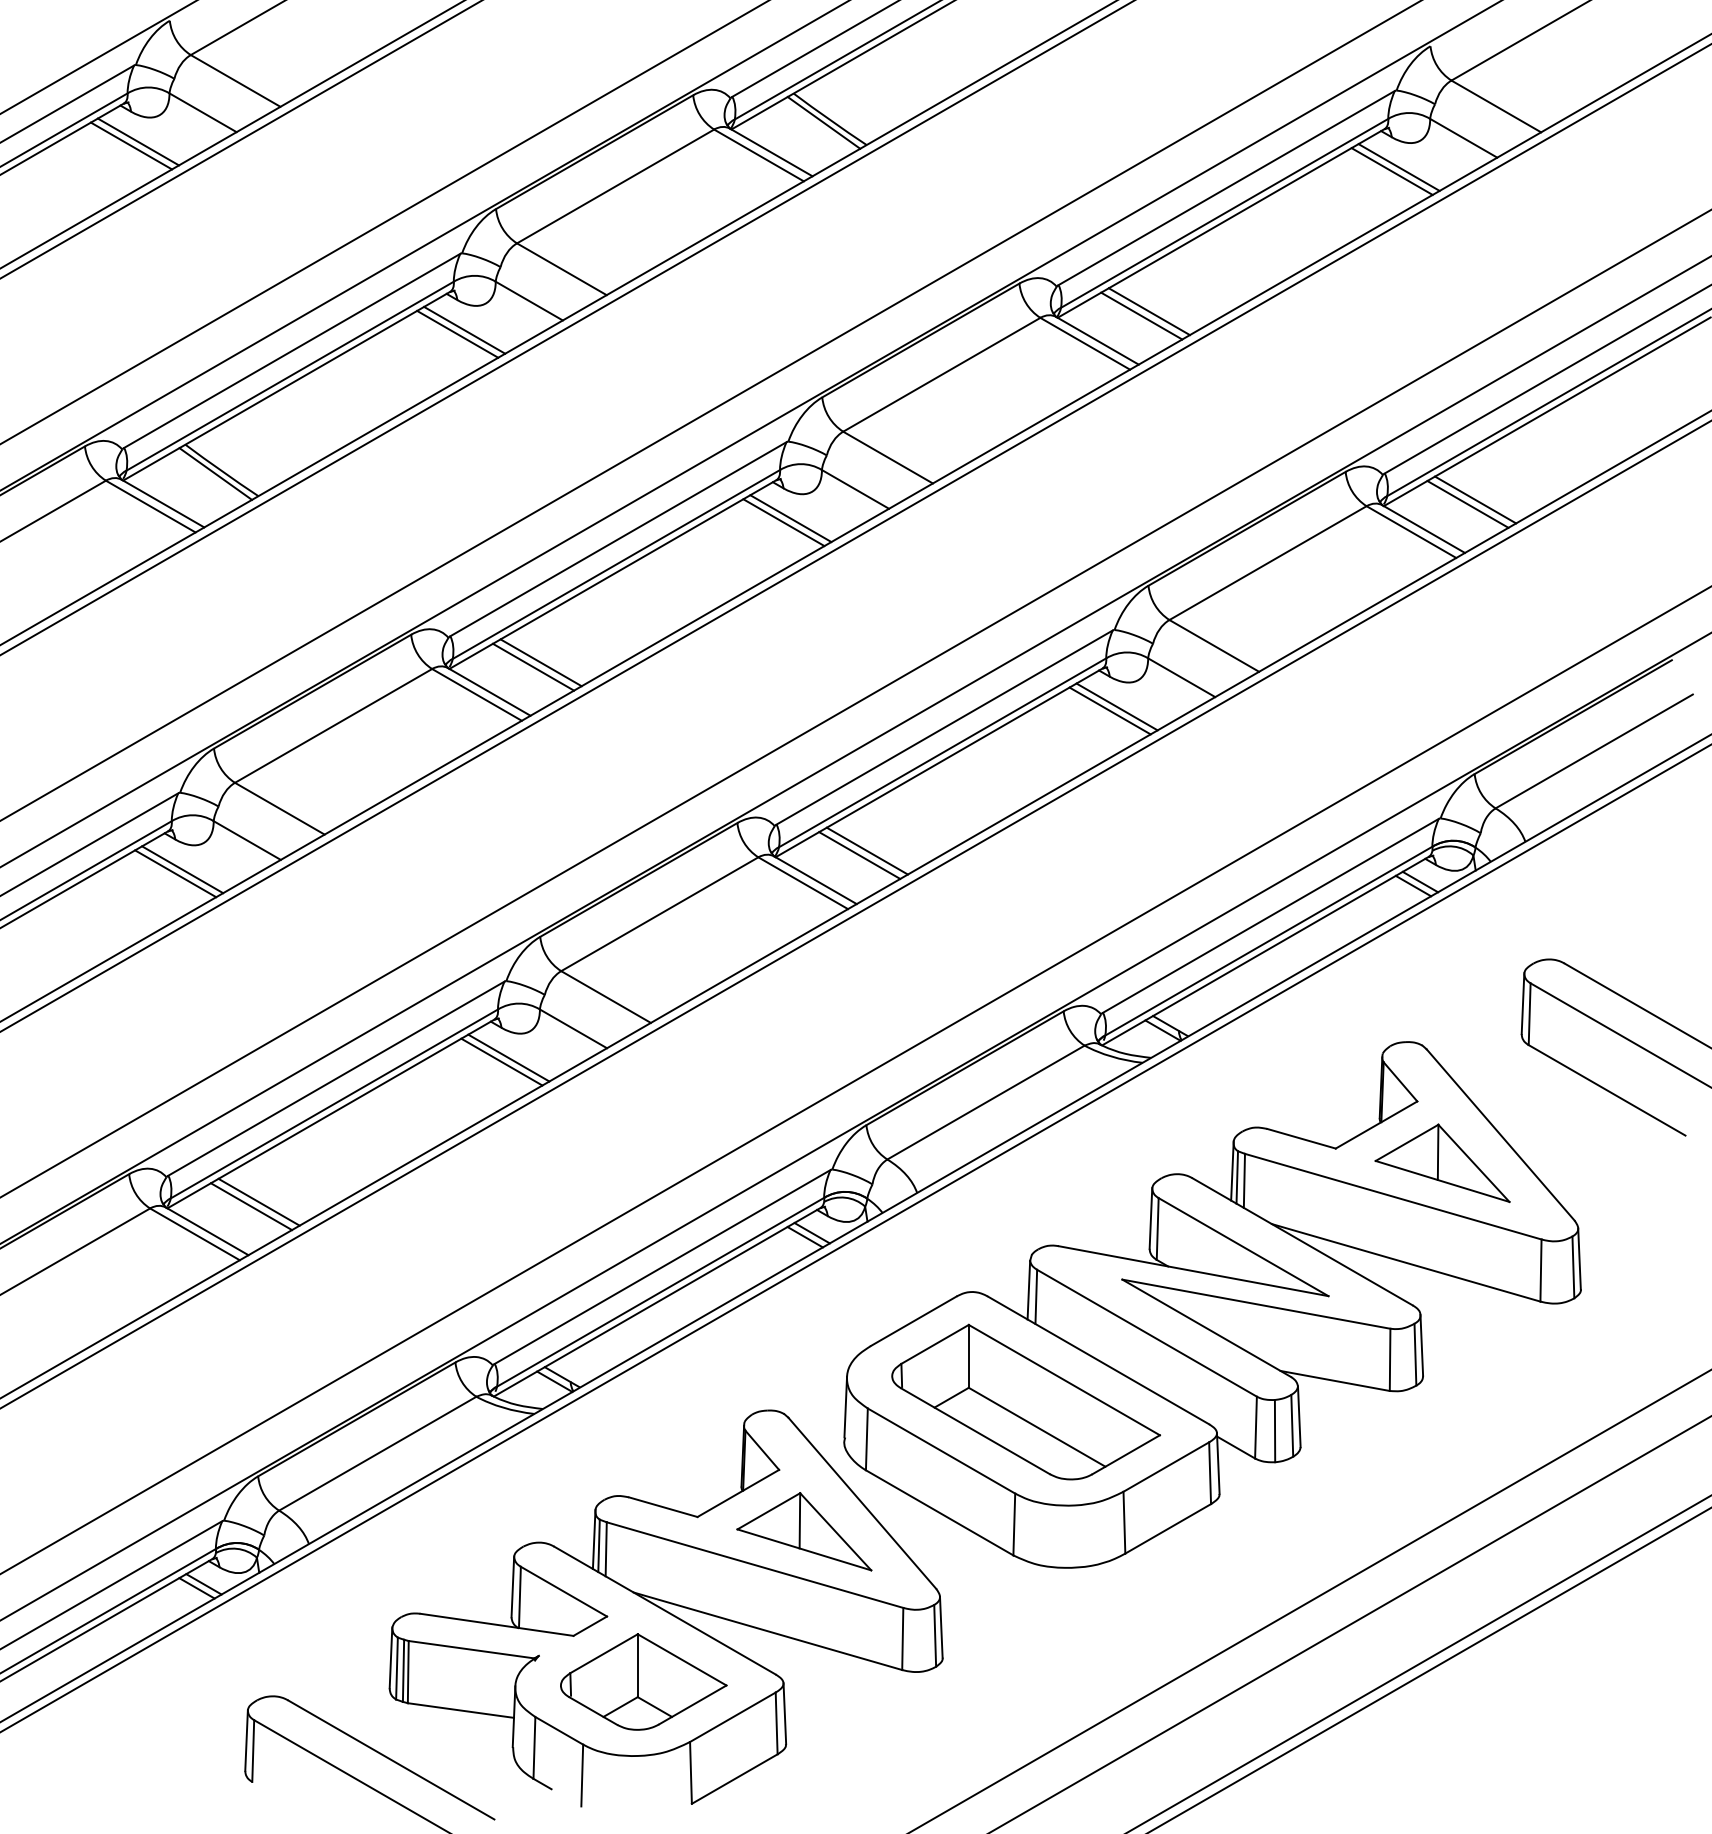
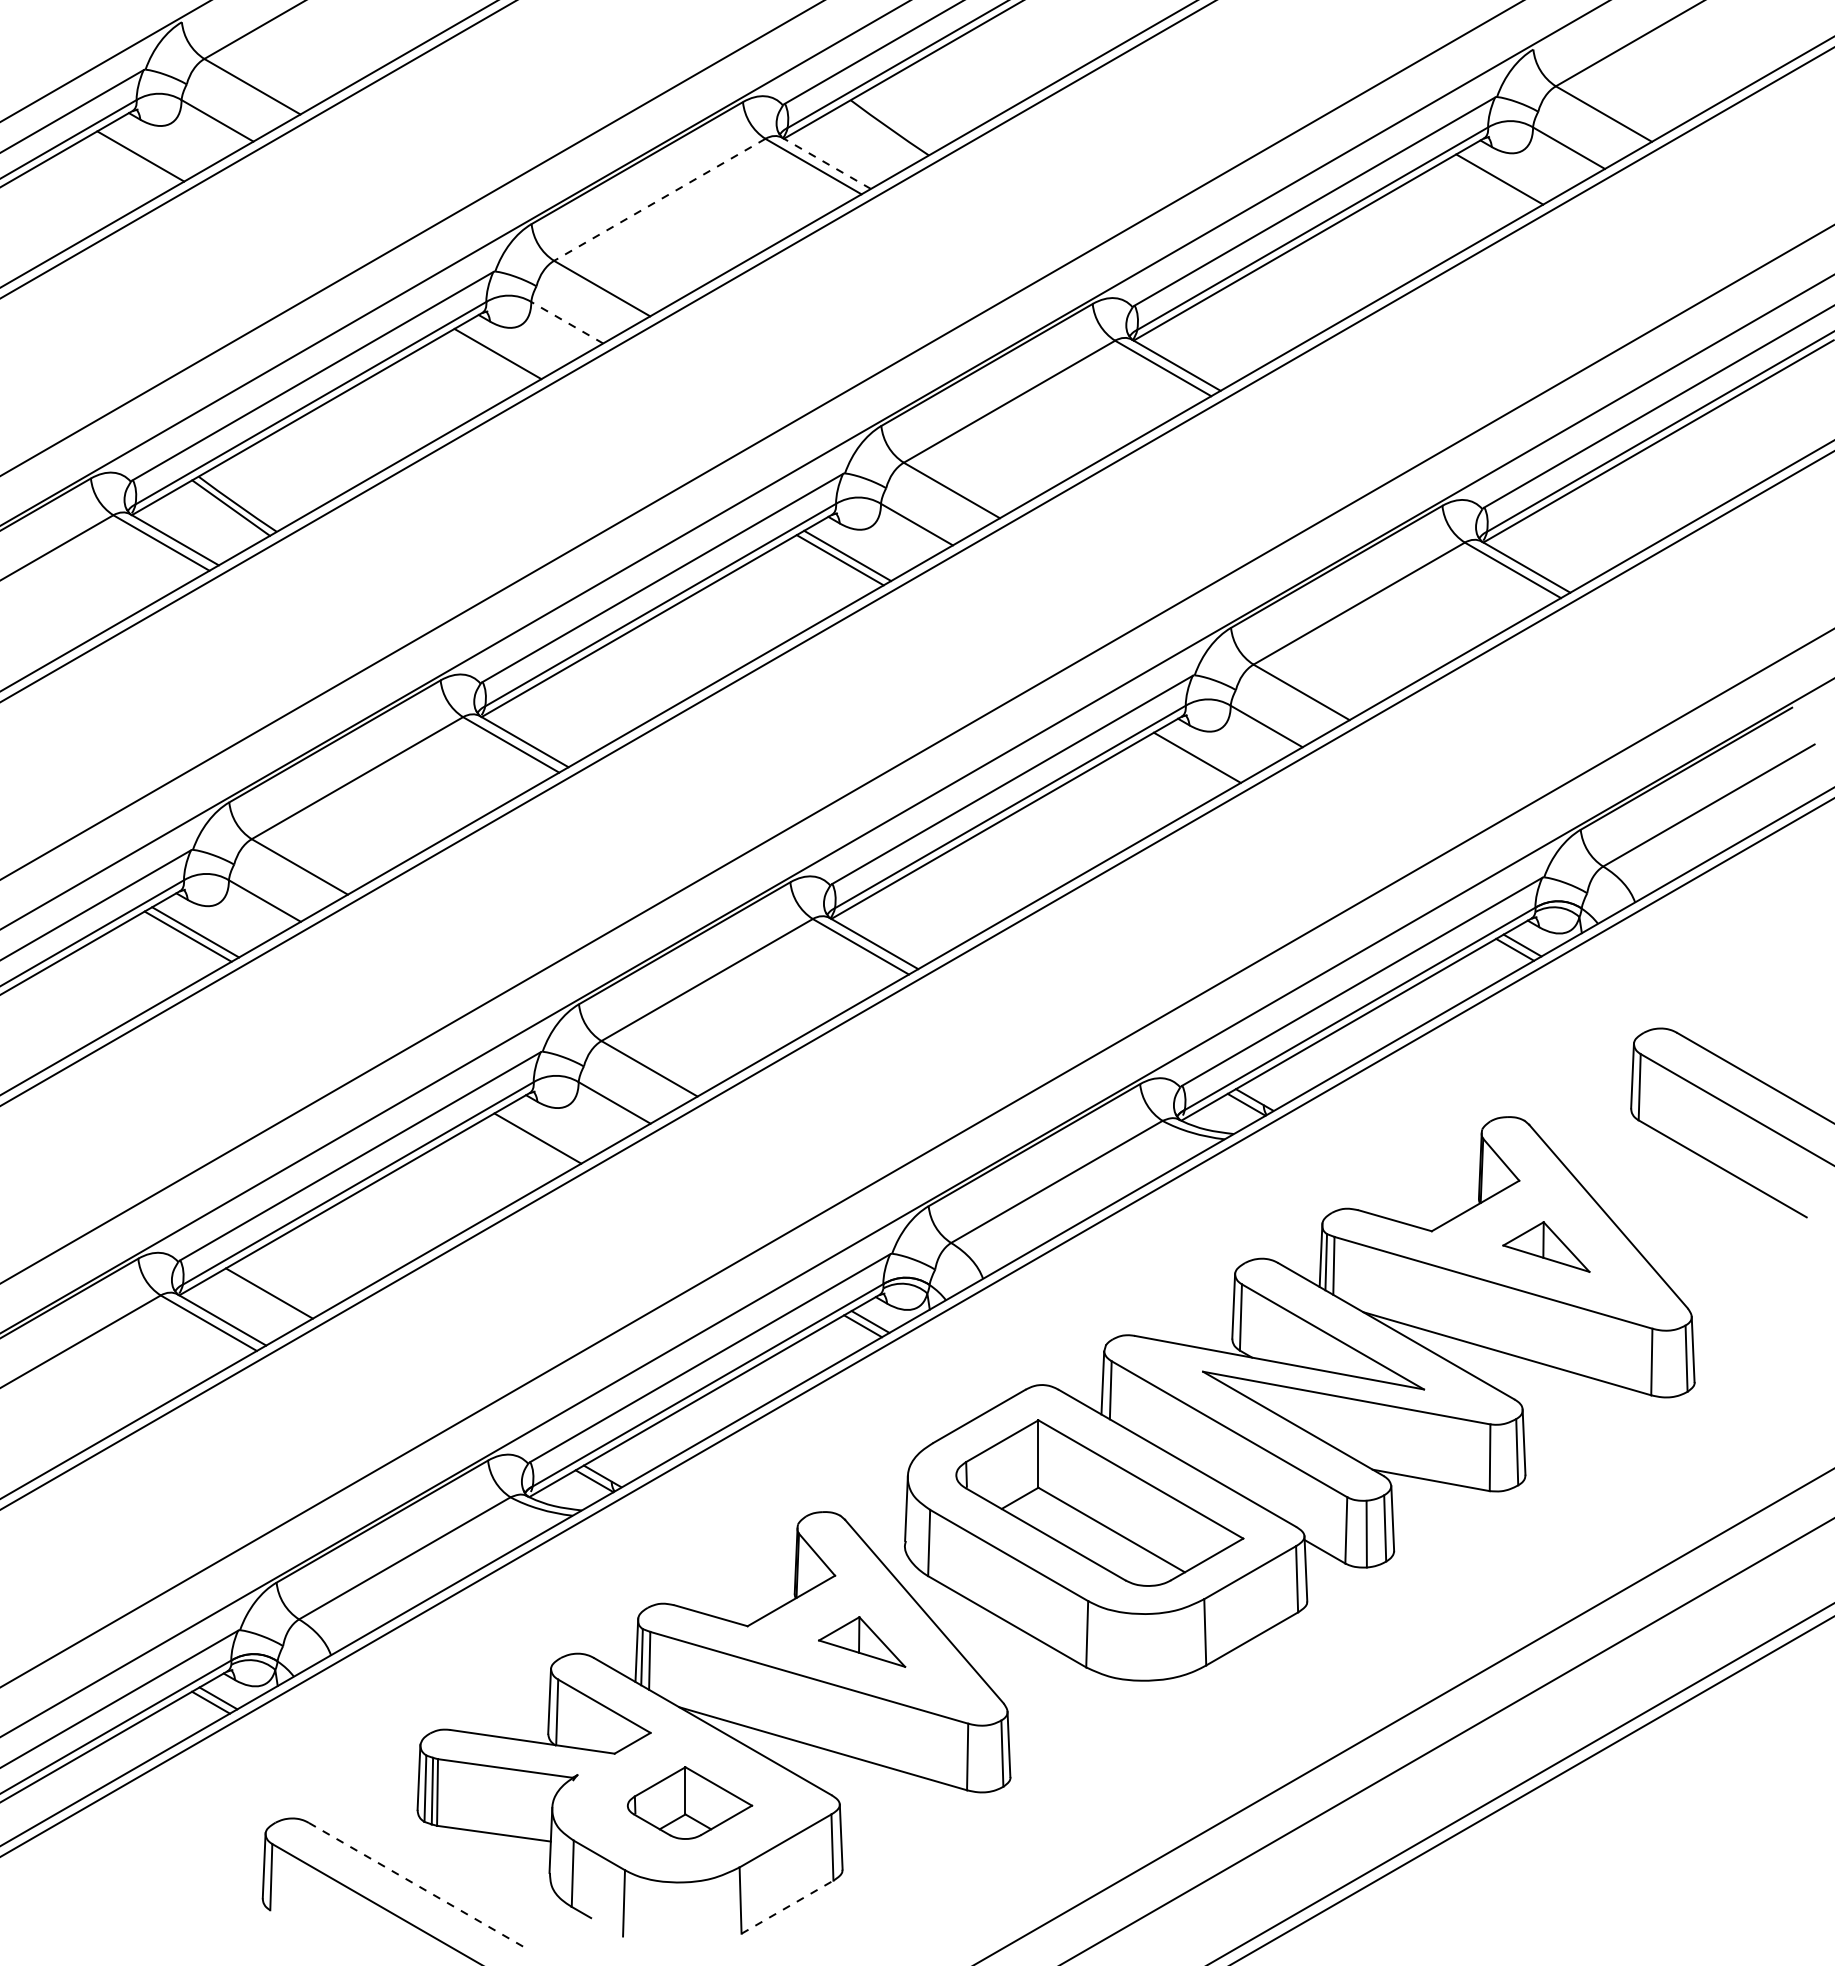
line: (824, 122) -> (883, 131), removed
line: (137, 142) -> (147, 152), removed
line: (771, 152) -> (826, 163), solid -> dashed
line: (1391, 171) -> (1491, 183), removed
line: (615, 187) -> (659, 200), solid -> dashed
line: (529, 300) -> (567, 322), solid -> dashed
line: (1148, 311) -> (1231, 333), removed
line: (1141, 315) -> (1223, 338), removed
line: (457, 334) -> (490, 358), removed
line: (1475, 499) -> (1581, 535), removed
line: (1467, 504) -> (1573, 540), removed
line: (540, 662) -> (579, 710), removed
line: (533, 667) -> (571, 715), removed
line: (1109, 711) -> (1189, 762), removed
line: (867, 851) -> (929, 912), removed
line: (859, 855) -> (921, 917), removed
line: (508, 1058) -> (544, 1134), removed
part: (1442, 1162) -> (1546, 1246), size x0.6
line: (259, 1201) -> (277, 1288), removed
part: (803, 1531) -> (861, 1641), size x0.6
part: (643, 1681) -> (689, 1802), size x0.7
line: (391, 1759) -> (419, 1886), solid -> dashed
line: (734, 1778) -> (787, 1906), solid -> dashed

